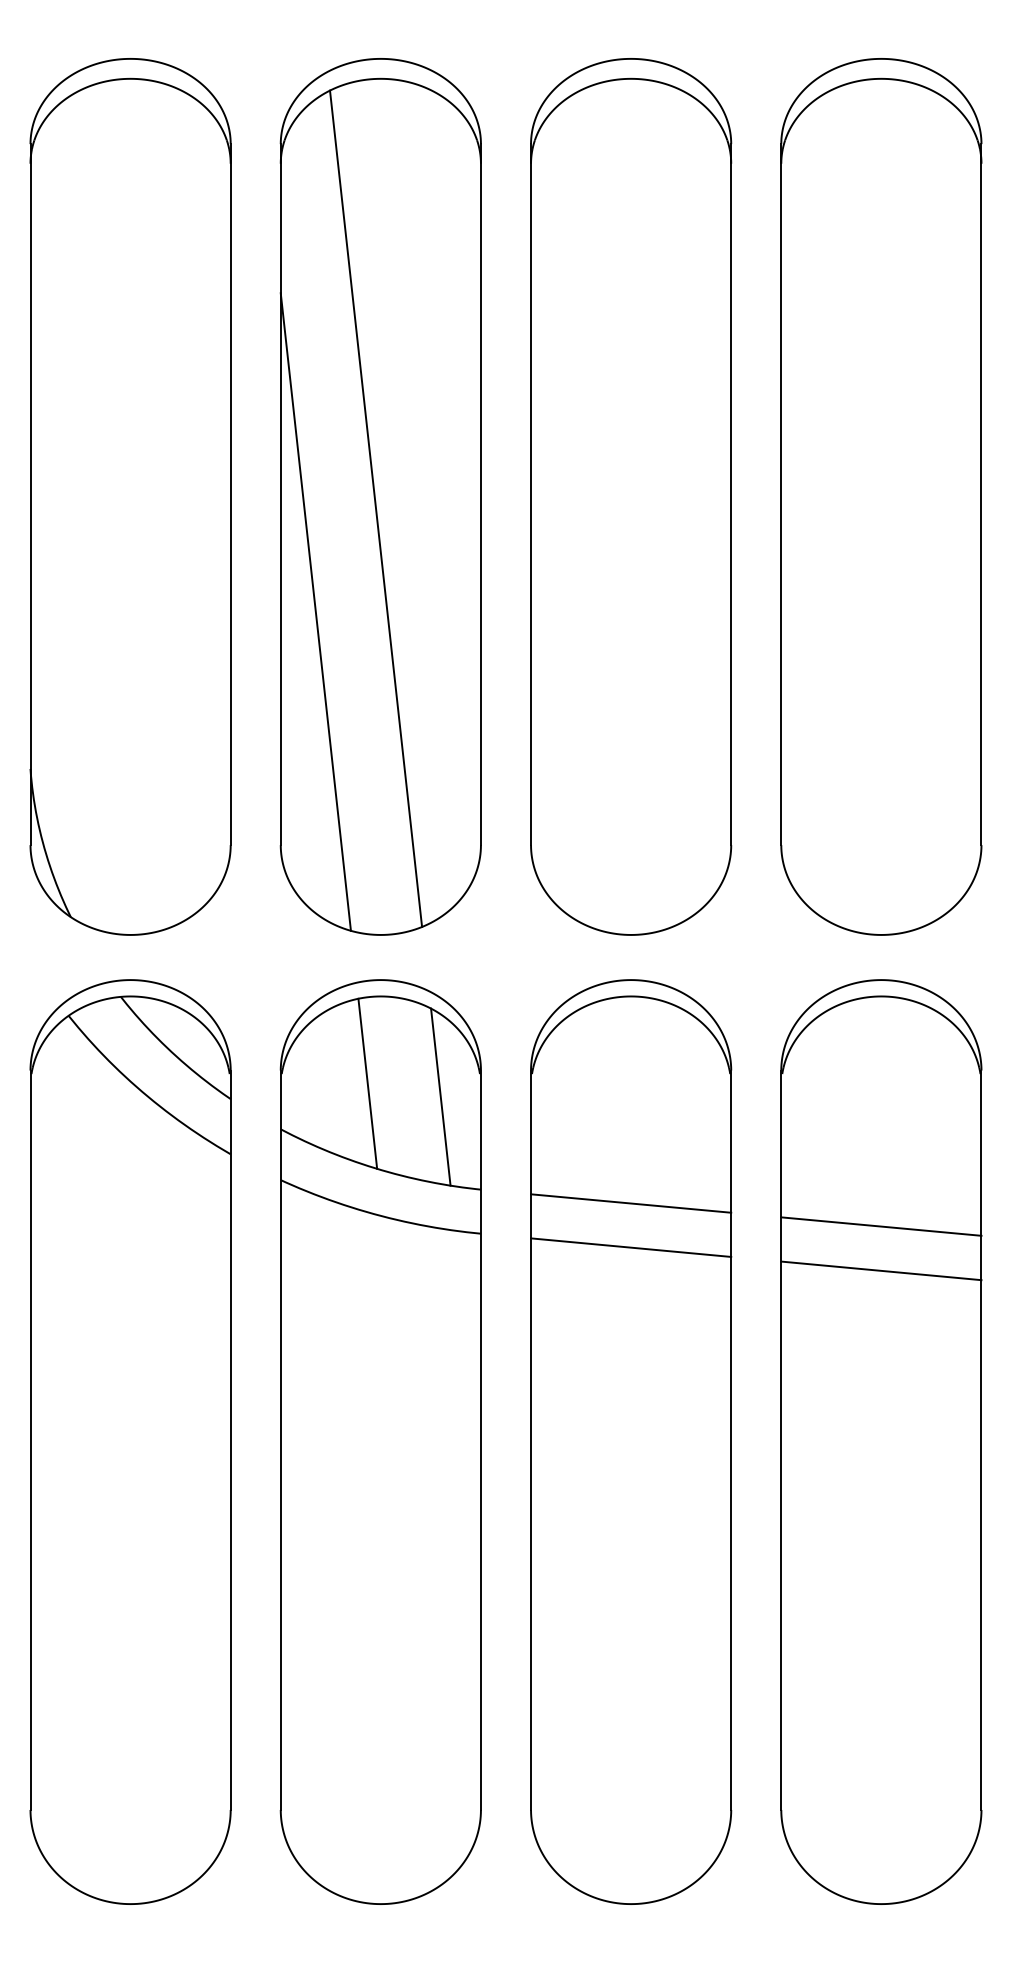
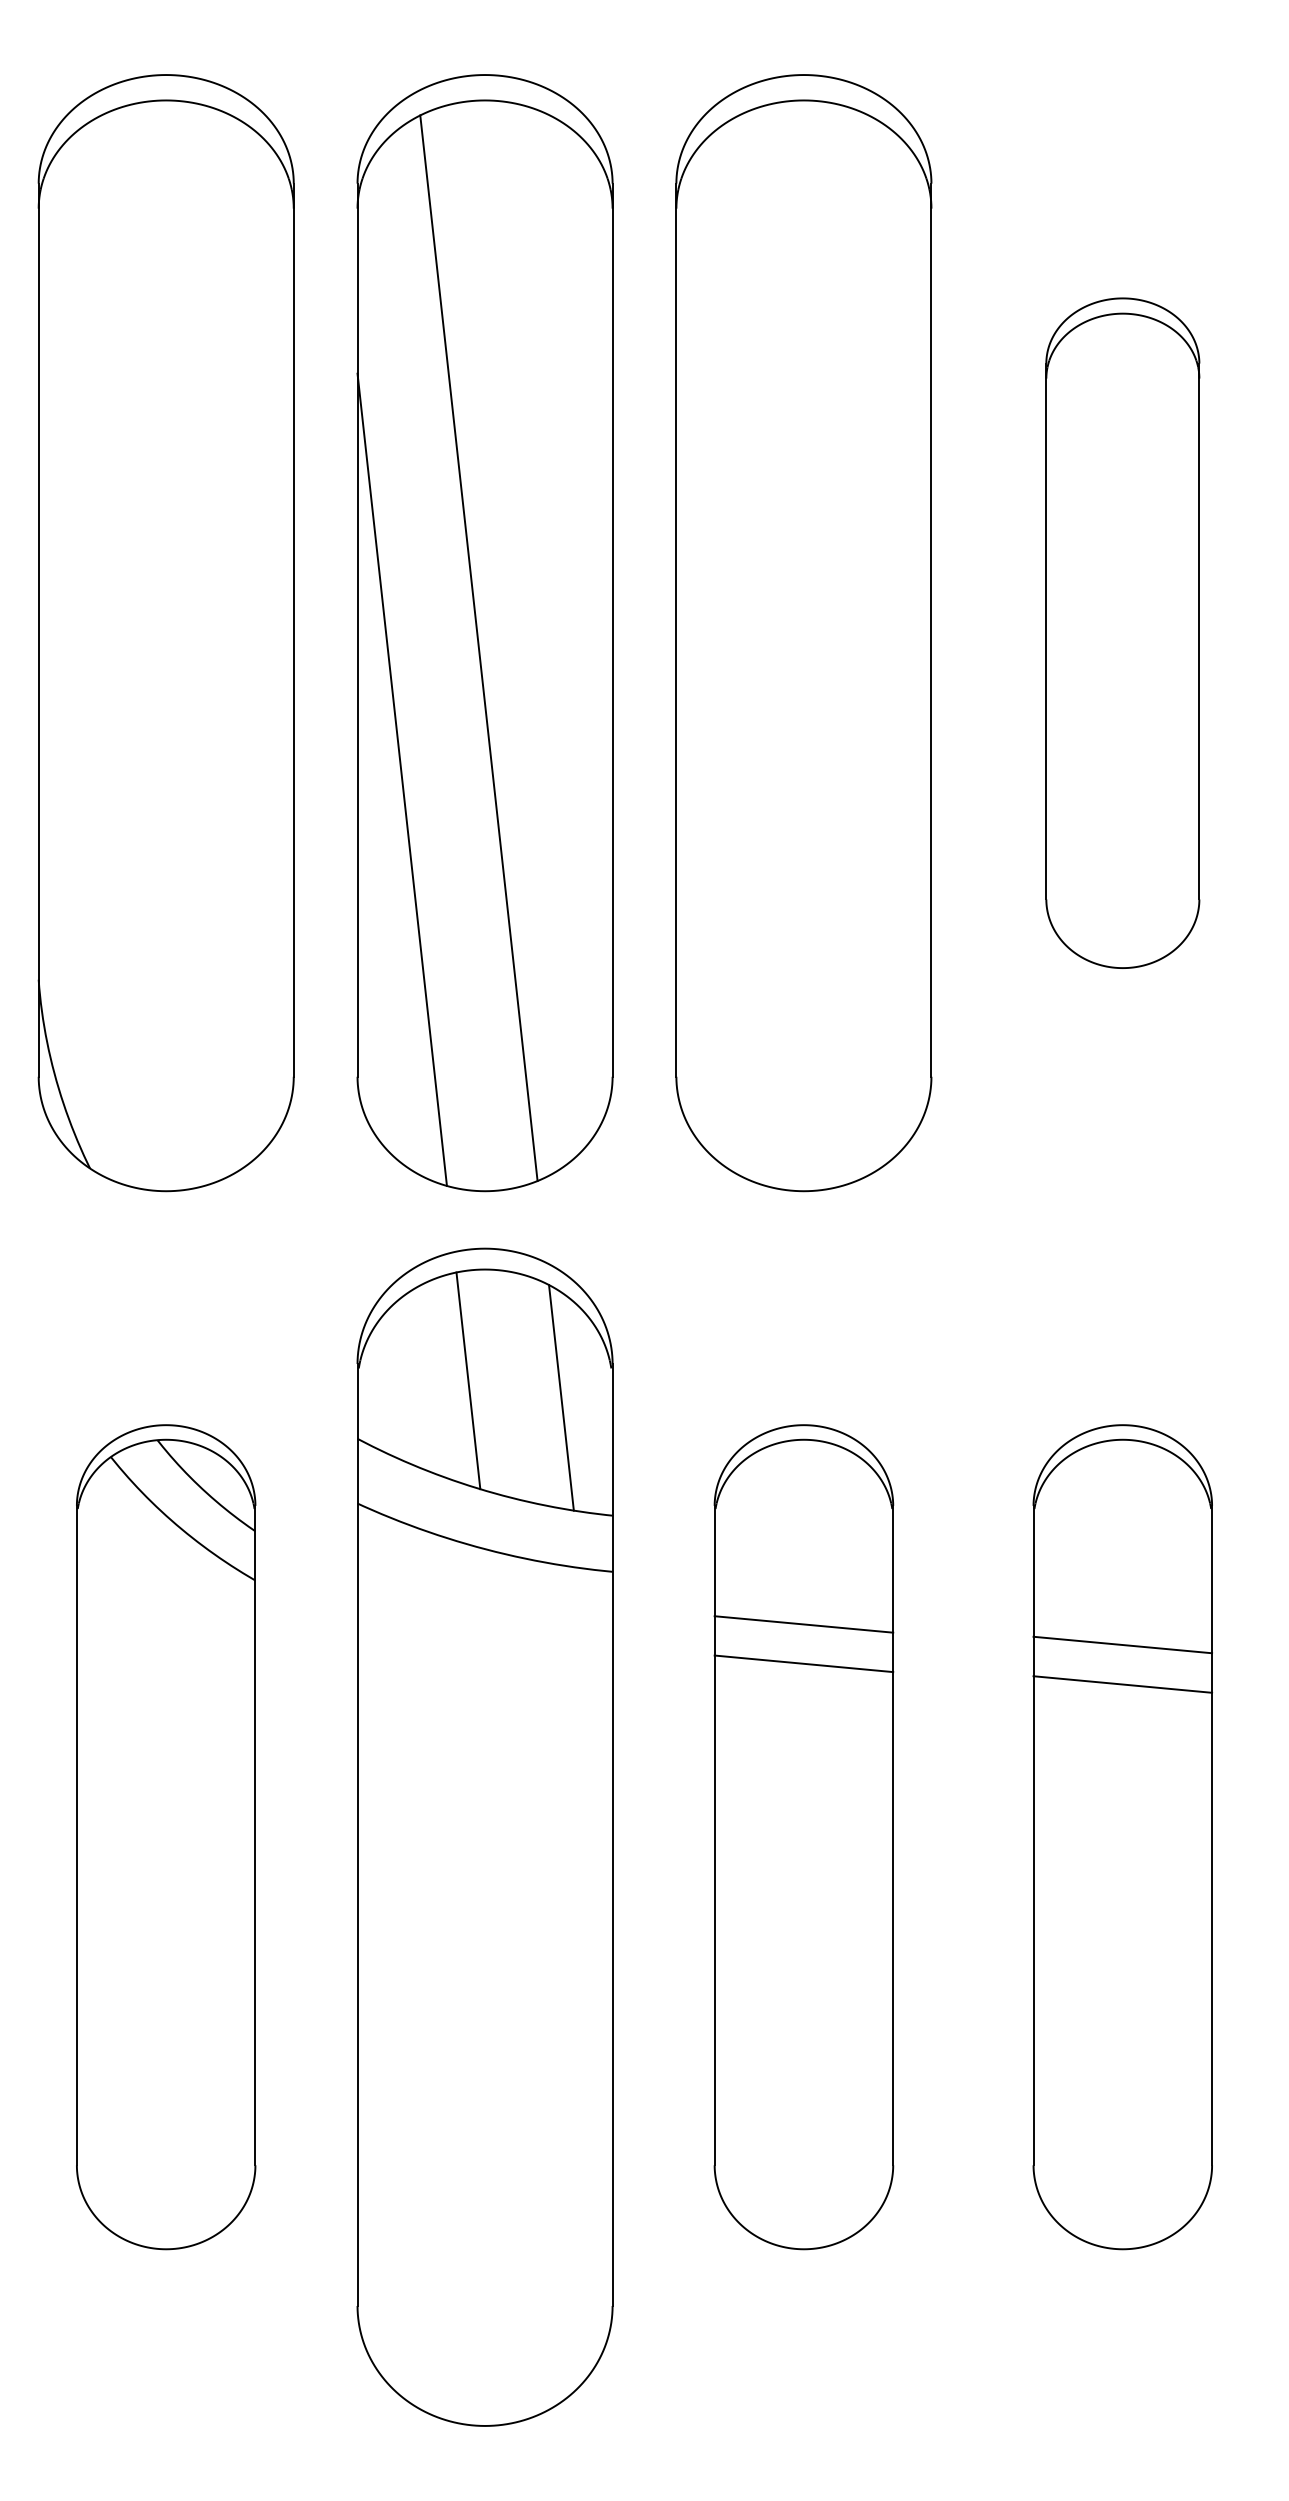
part: (881, 497) -> (1122, 633), size x0.6
part: (130, 1441) -> (165, 1836), size x0.7
part: (630, 1441) -> (803, 1836), size x0.7
part: (881, 1441) -> (1122, 1836), size x0.7

